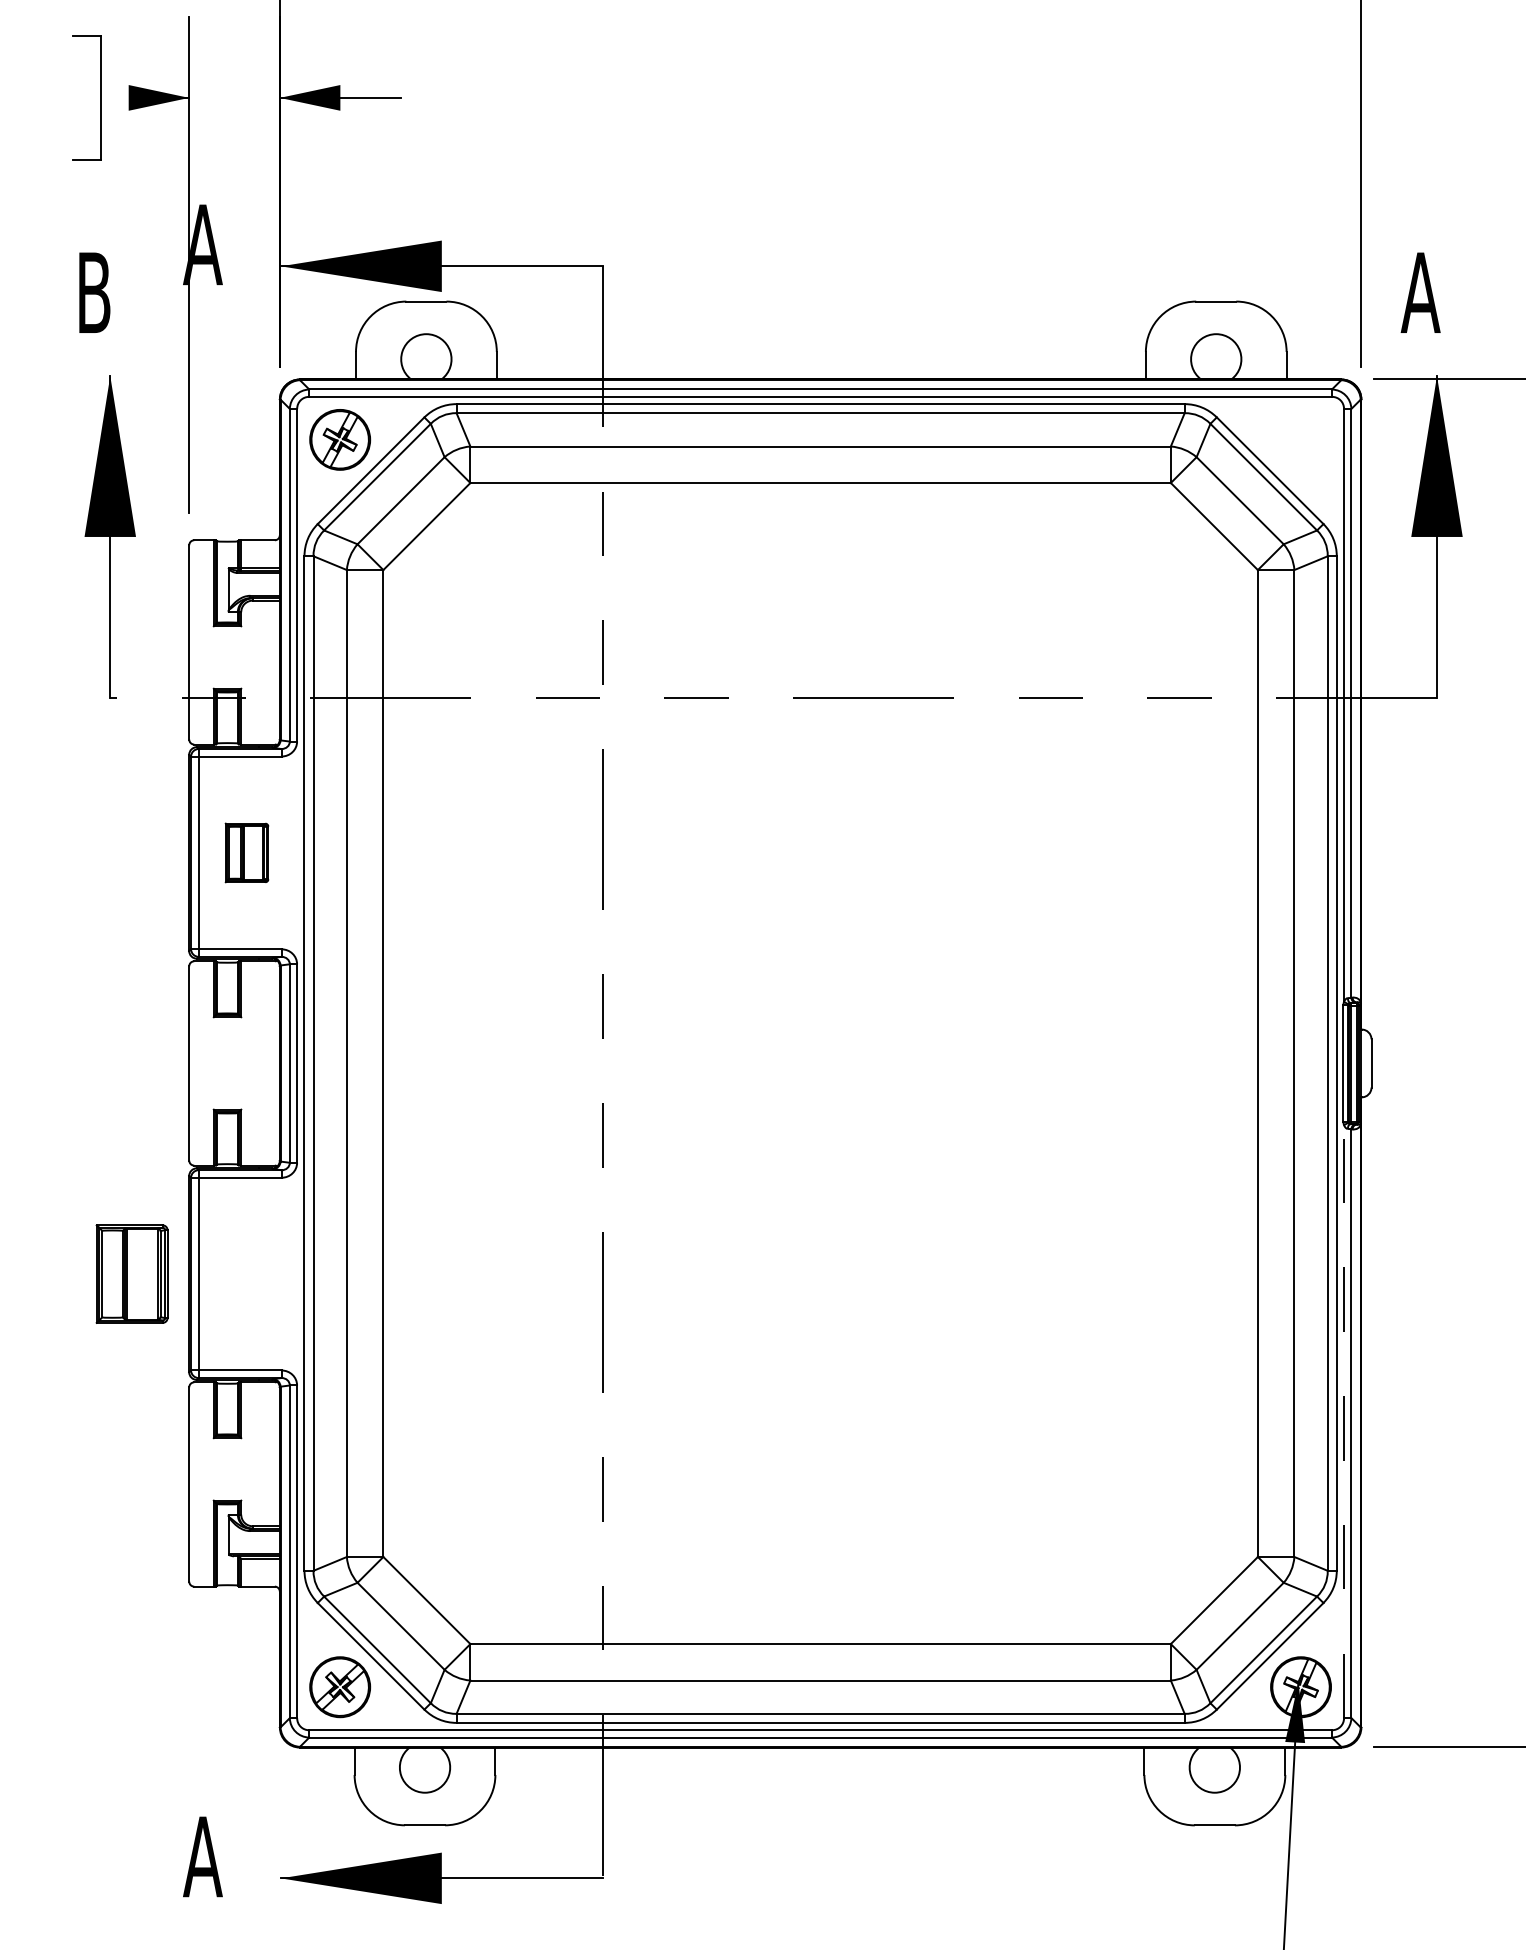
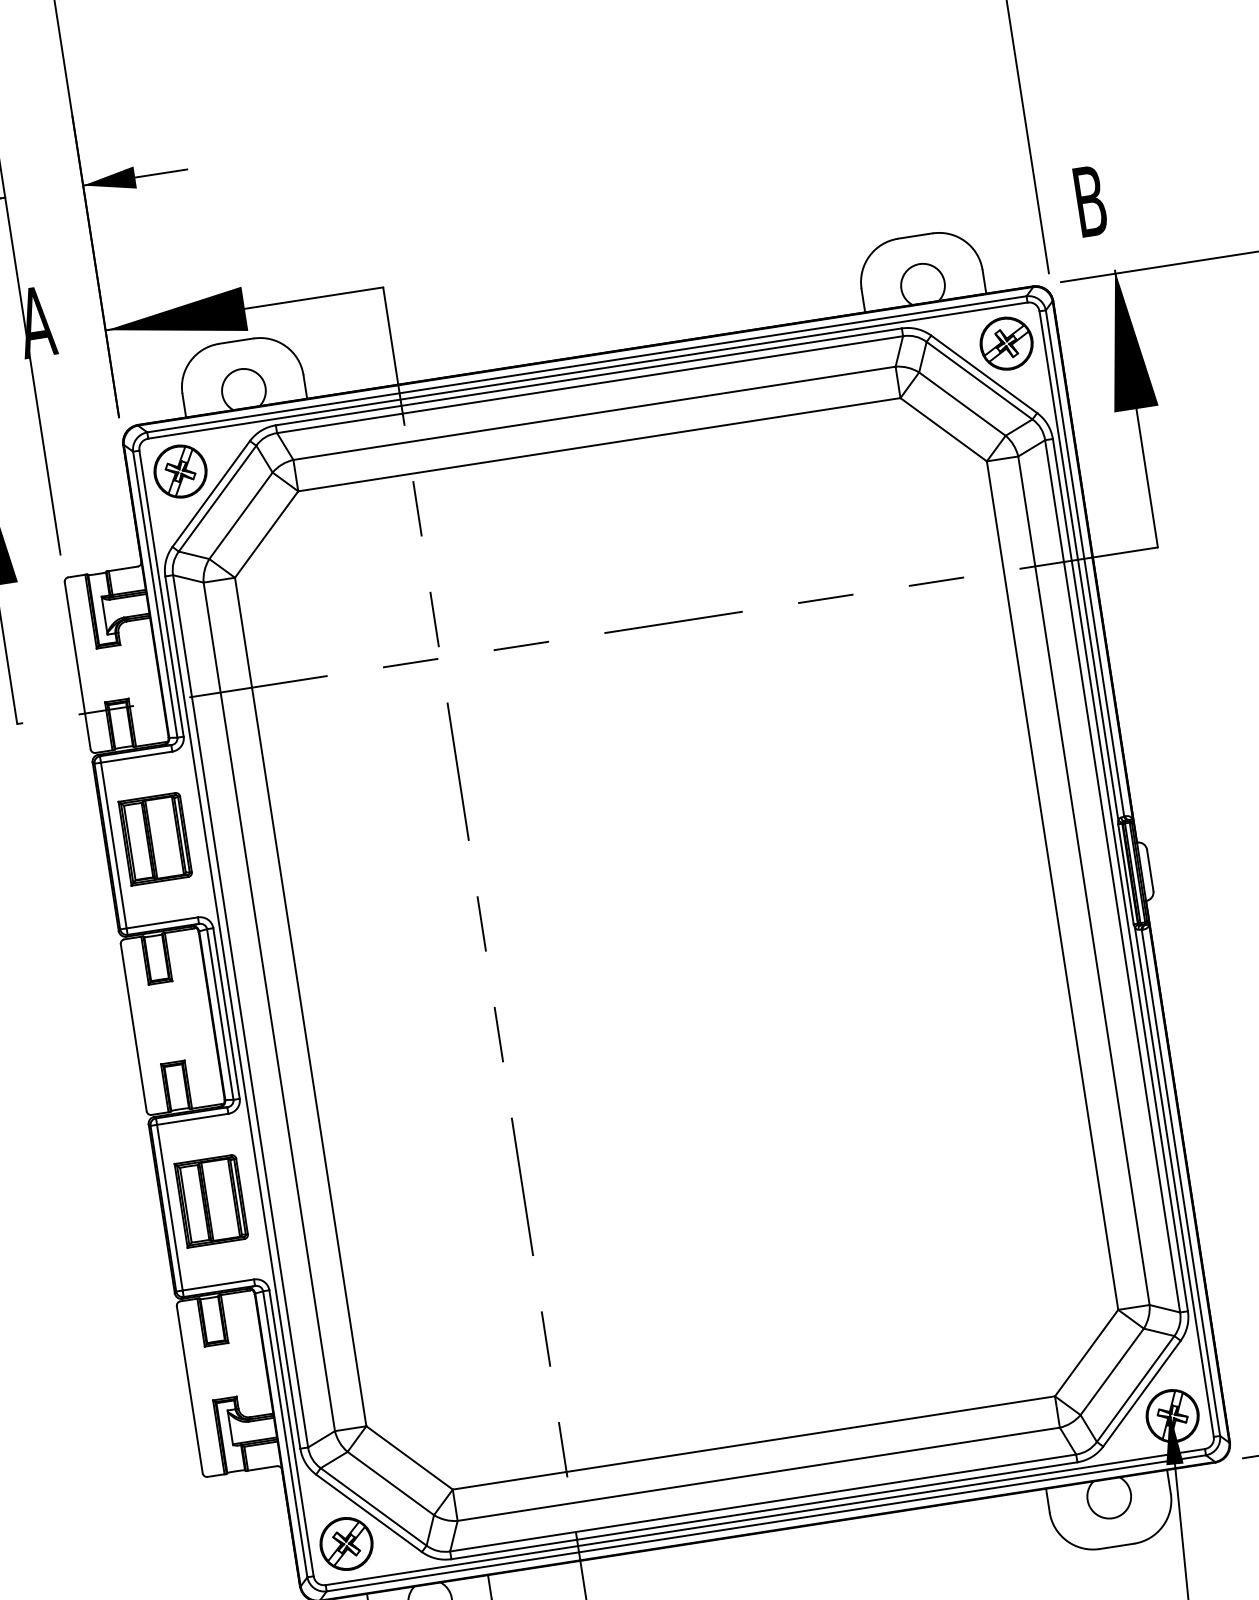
text: (1420, 292) -> (1089, 201), A -> B
part: (1300, 439) -> (1006, 343), added
part: (246, 852) -> (154, 838), size x1.67
part: (131, 1273) -> (210, 1200), moved
line: (1344, 1421) -> (1174, 1181), dashed -> solid

